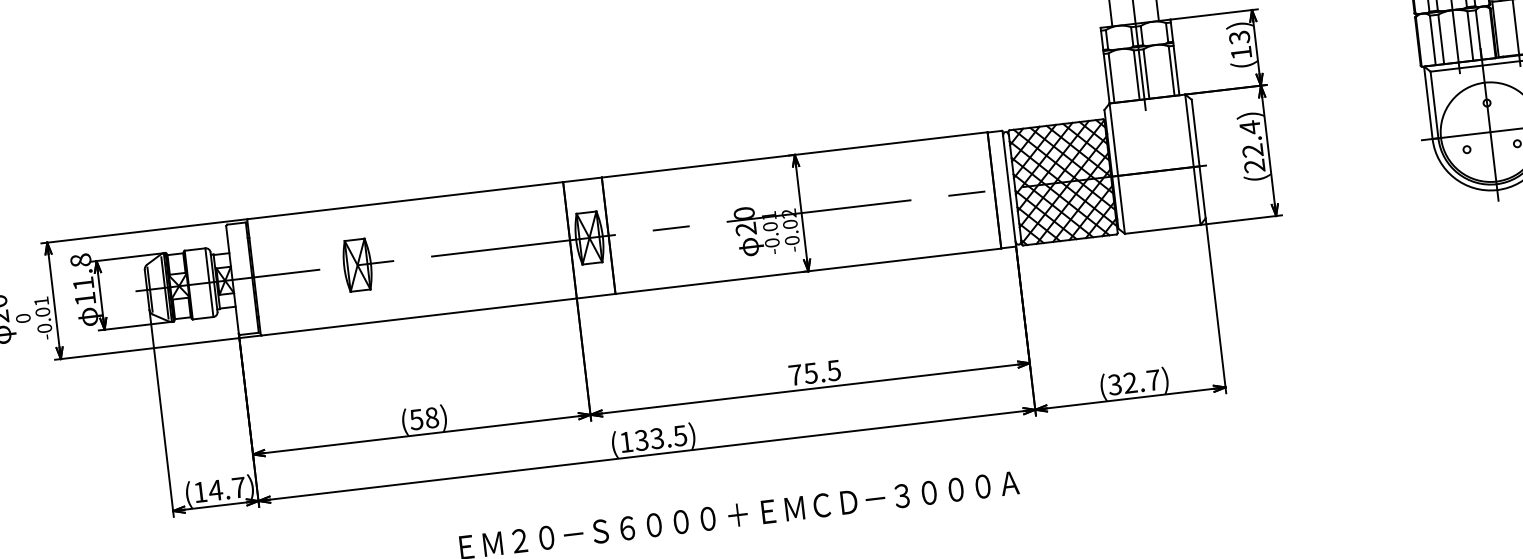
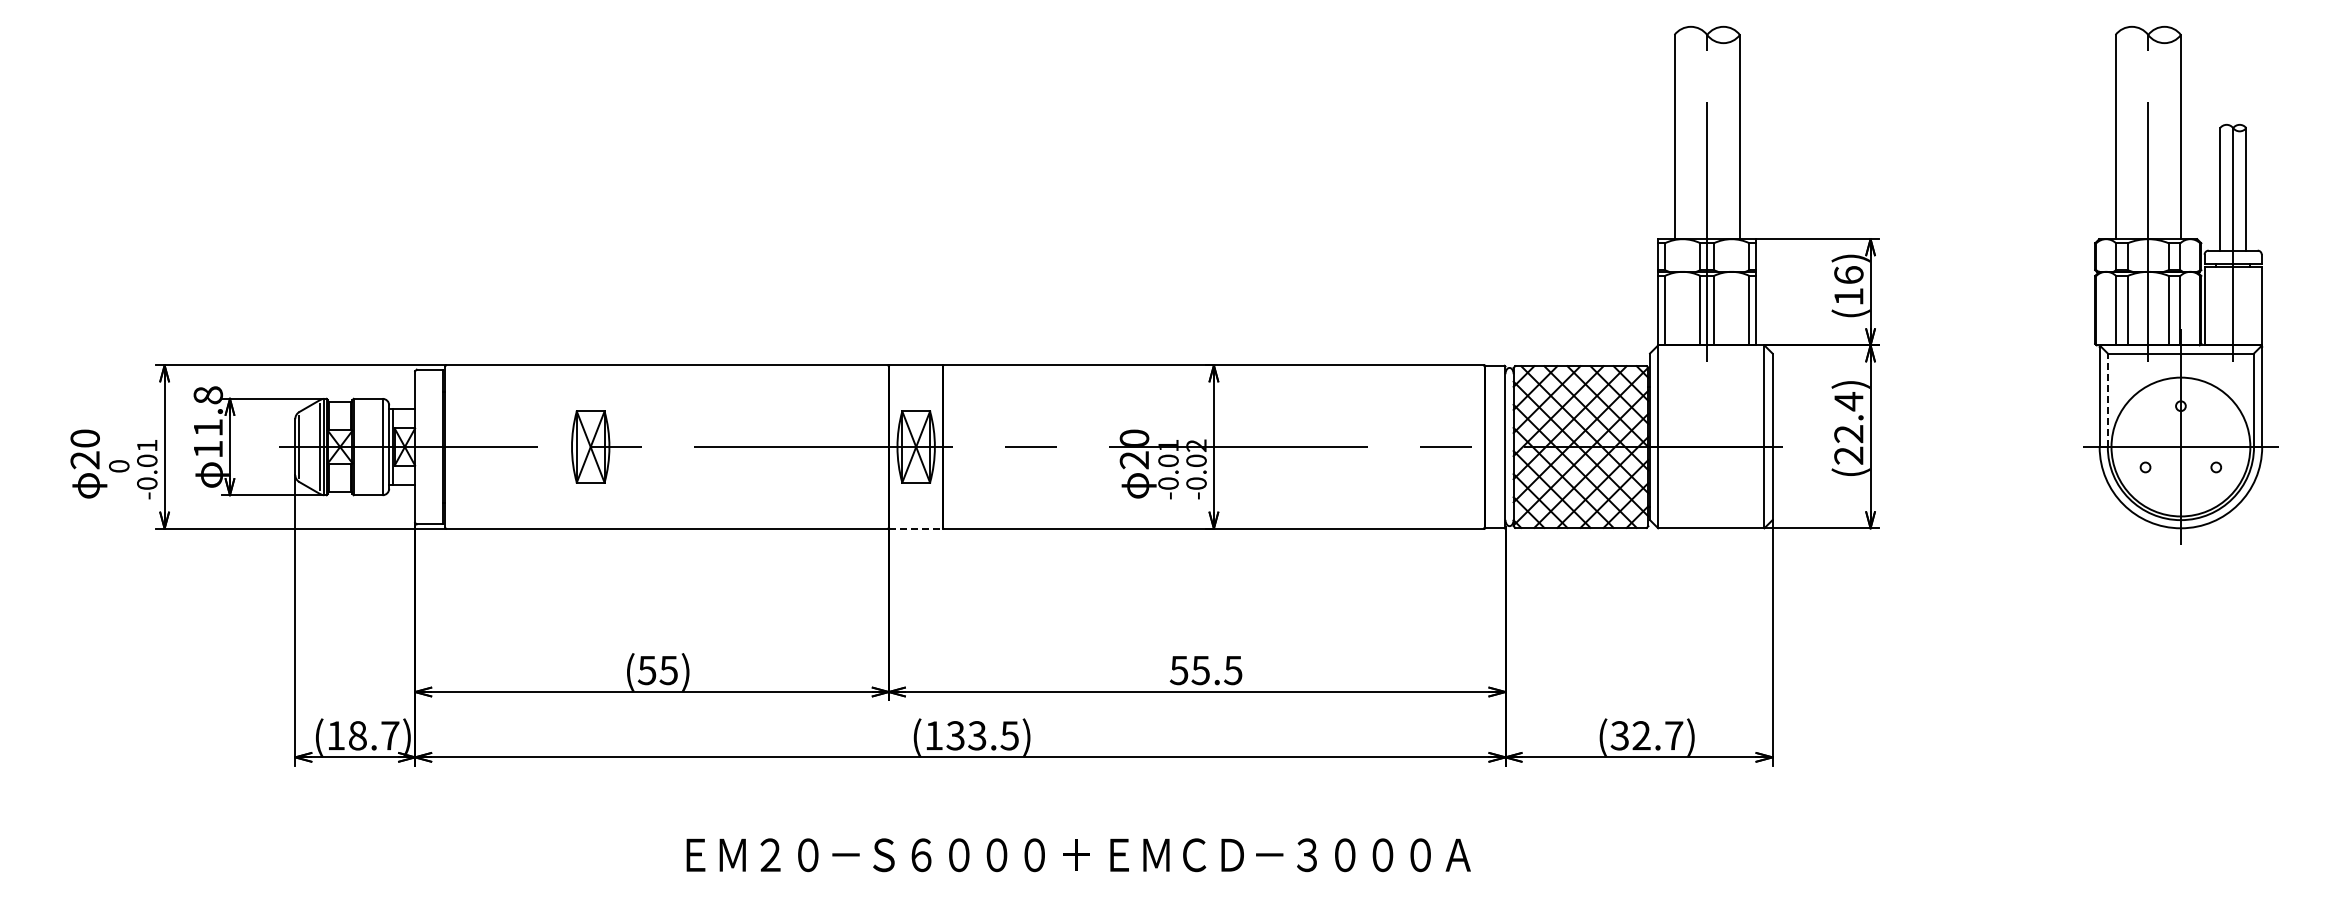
text: (1239, 37) -> (1848, 275), (13) -> (16)
line: (1434, 105) -> (2107, 400), solid -> dashed
line: (596, 296) -> (916, 528), solid -> dashed
text: (795, 375) -> (1178, 670), 75.5 -> 55.5
text: (431, 417) -> (668, 670), (58) -> (55)
text: (215, 490) -> (357, 735), (14.7) -> (18.7)

